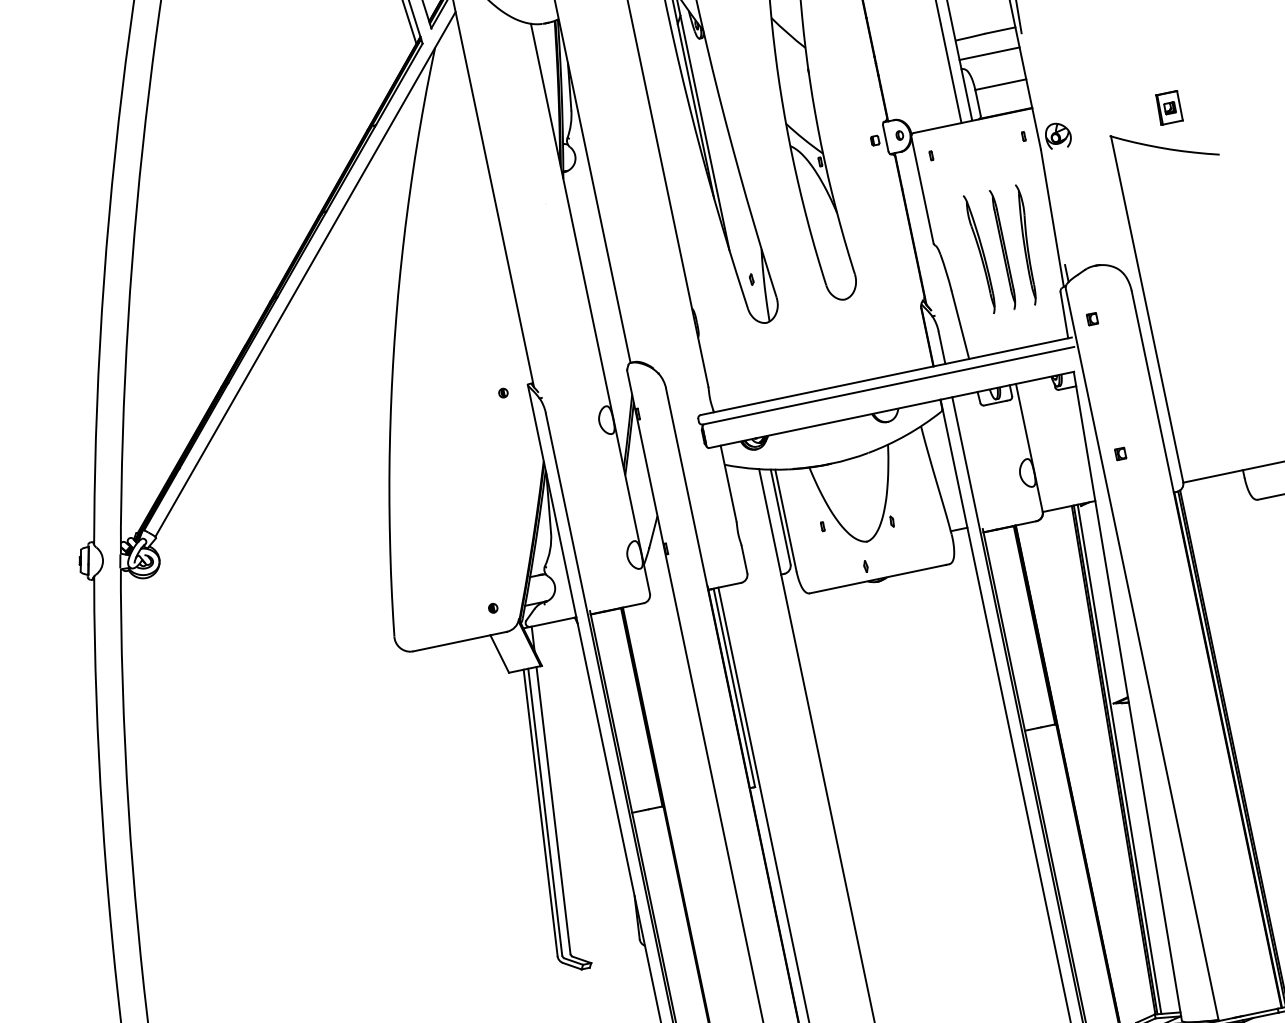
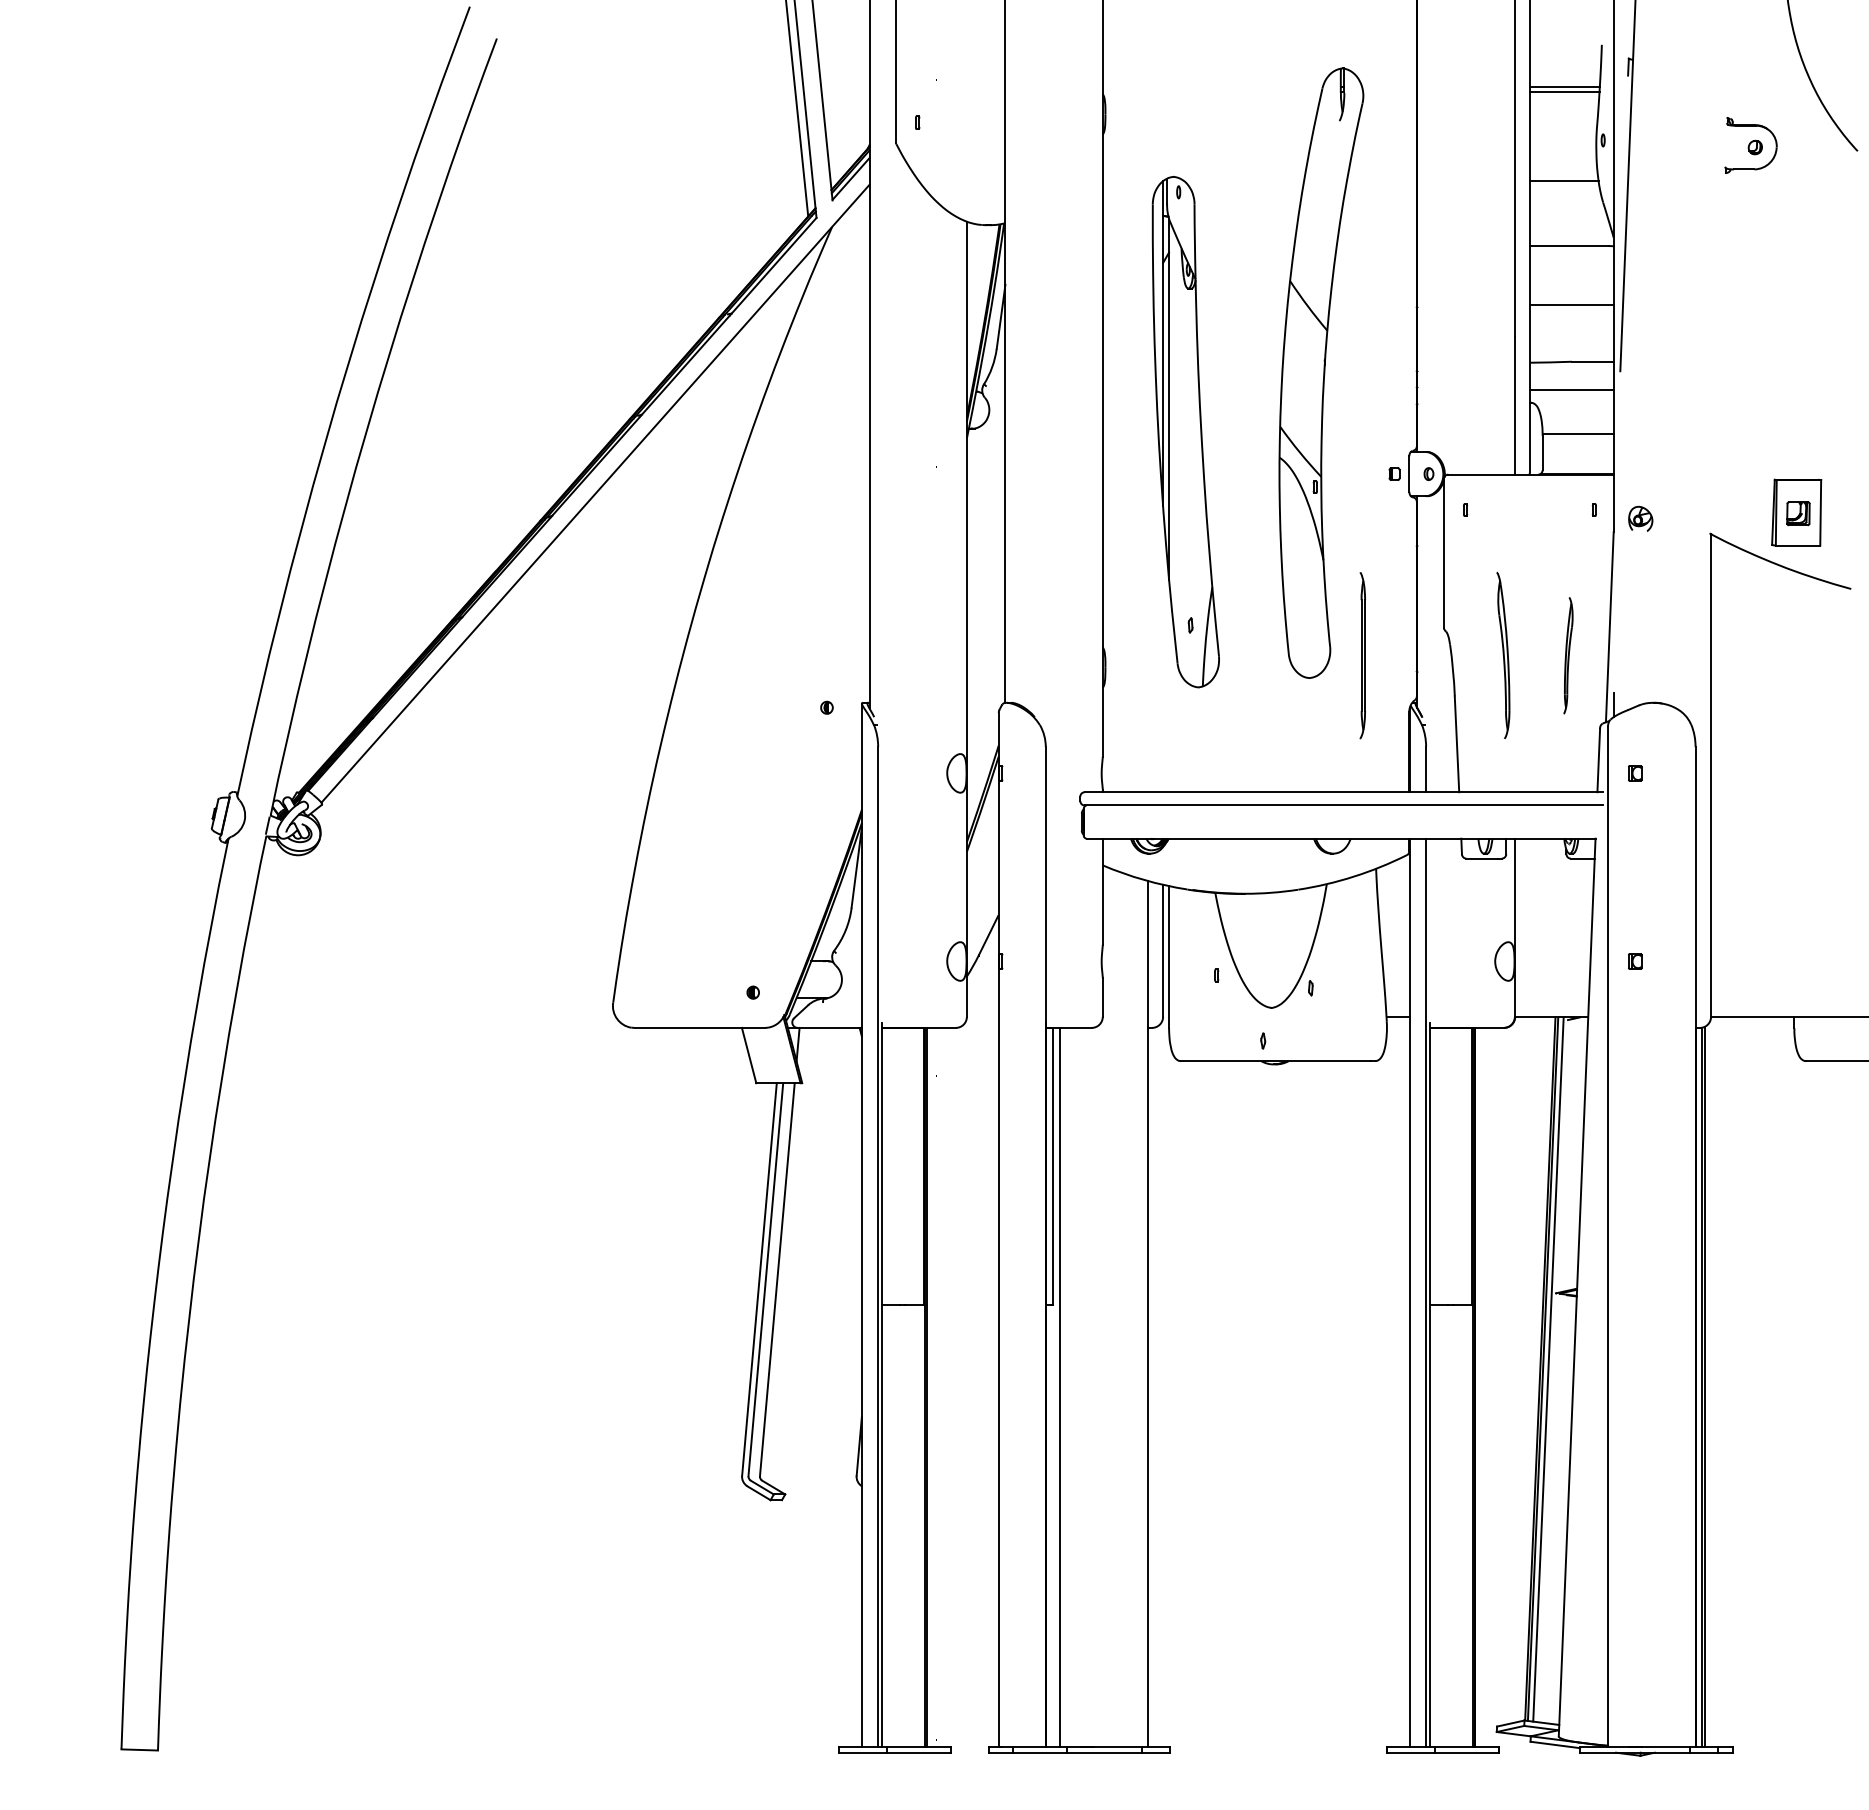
part: (1168, 107) -> (1796, 511), size x1.6
part: (1058, 135) -> (1640, 518), size x0.7
part: (1027, 244) -> (1568, 655), size x0.7
part: (1003, 249) -> (1362, 655), moved

